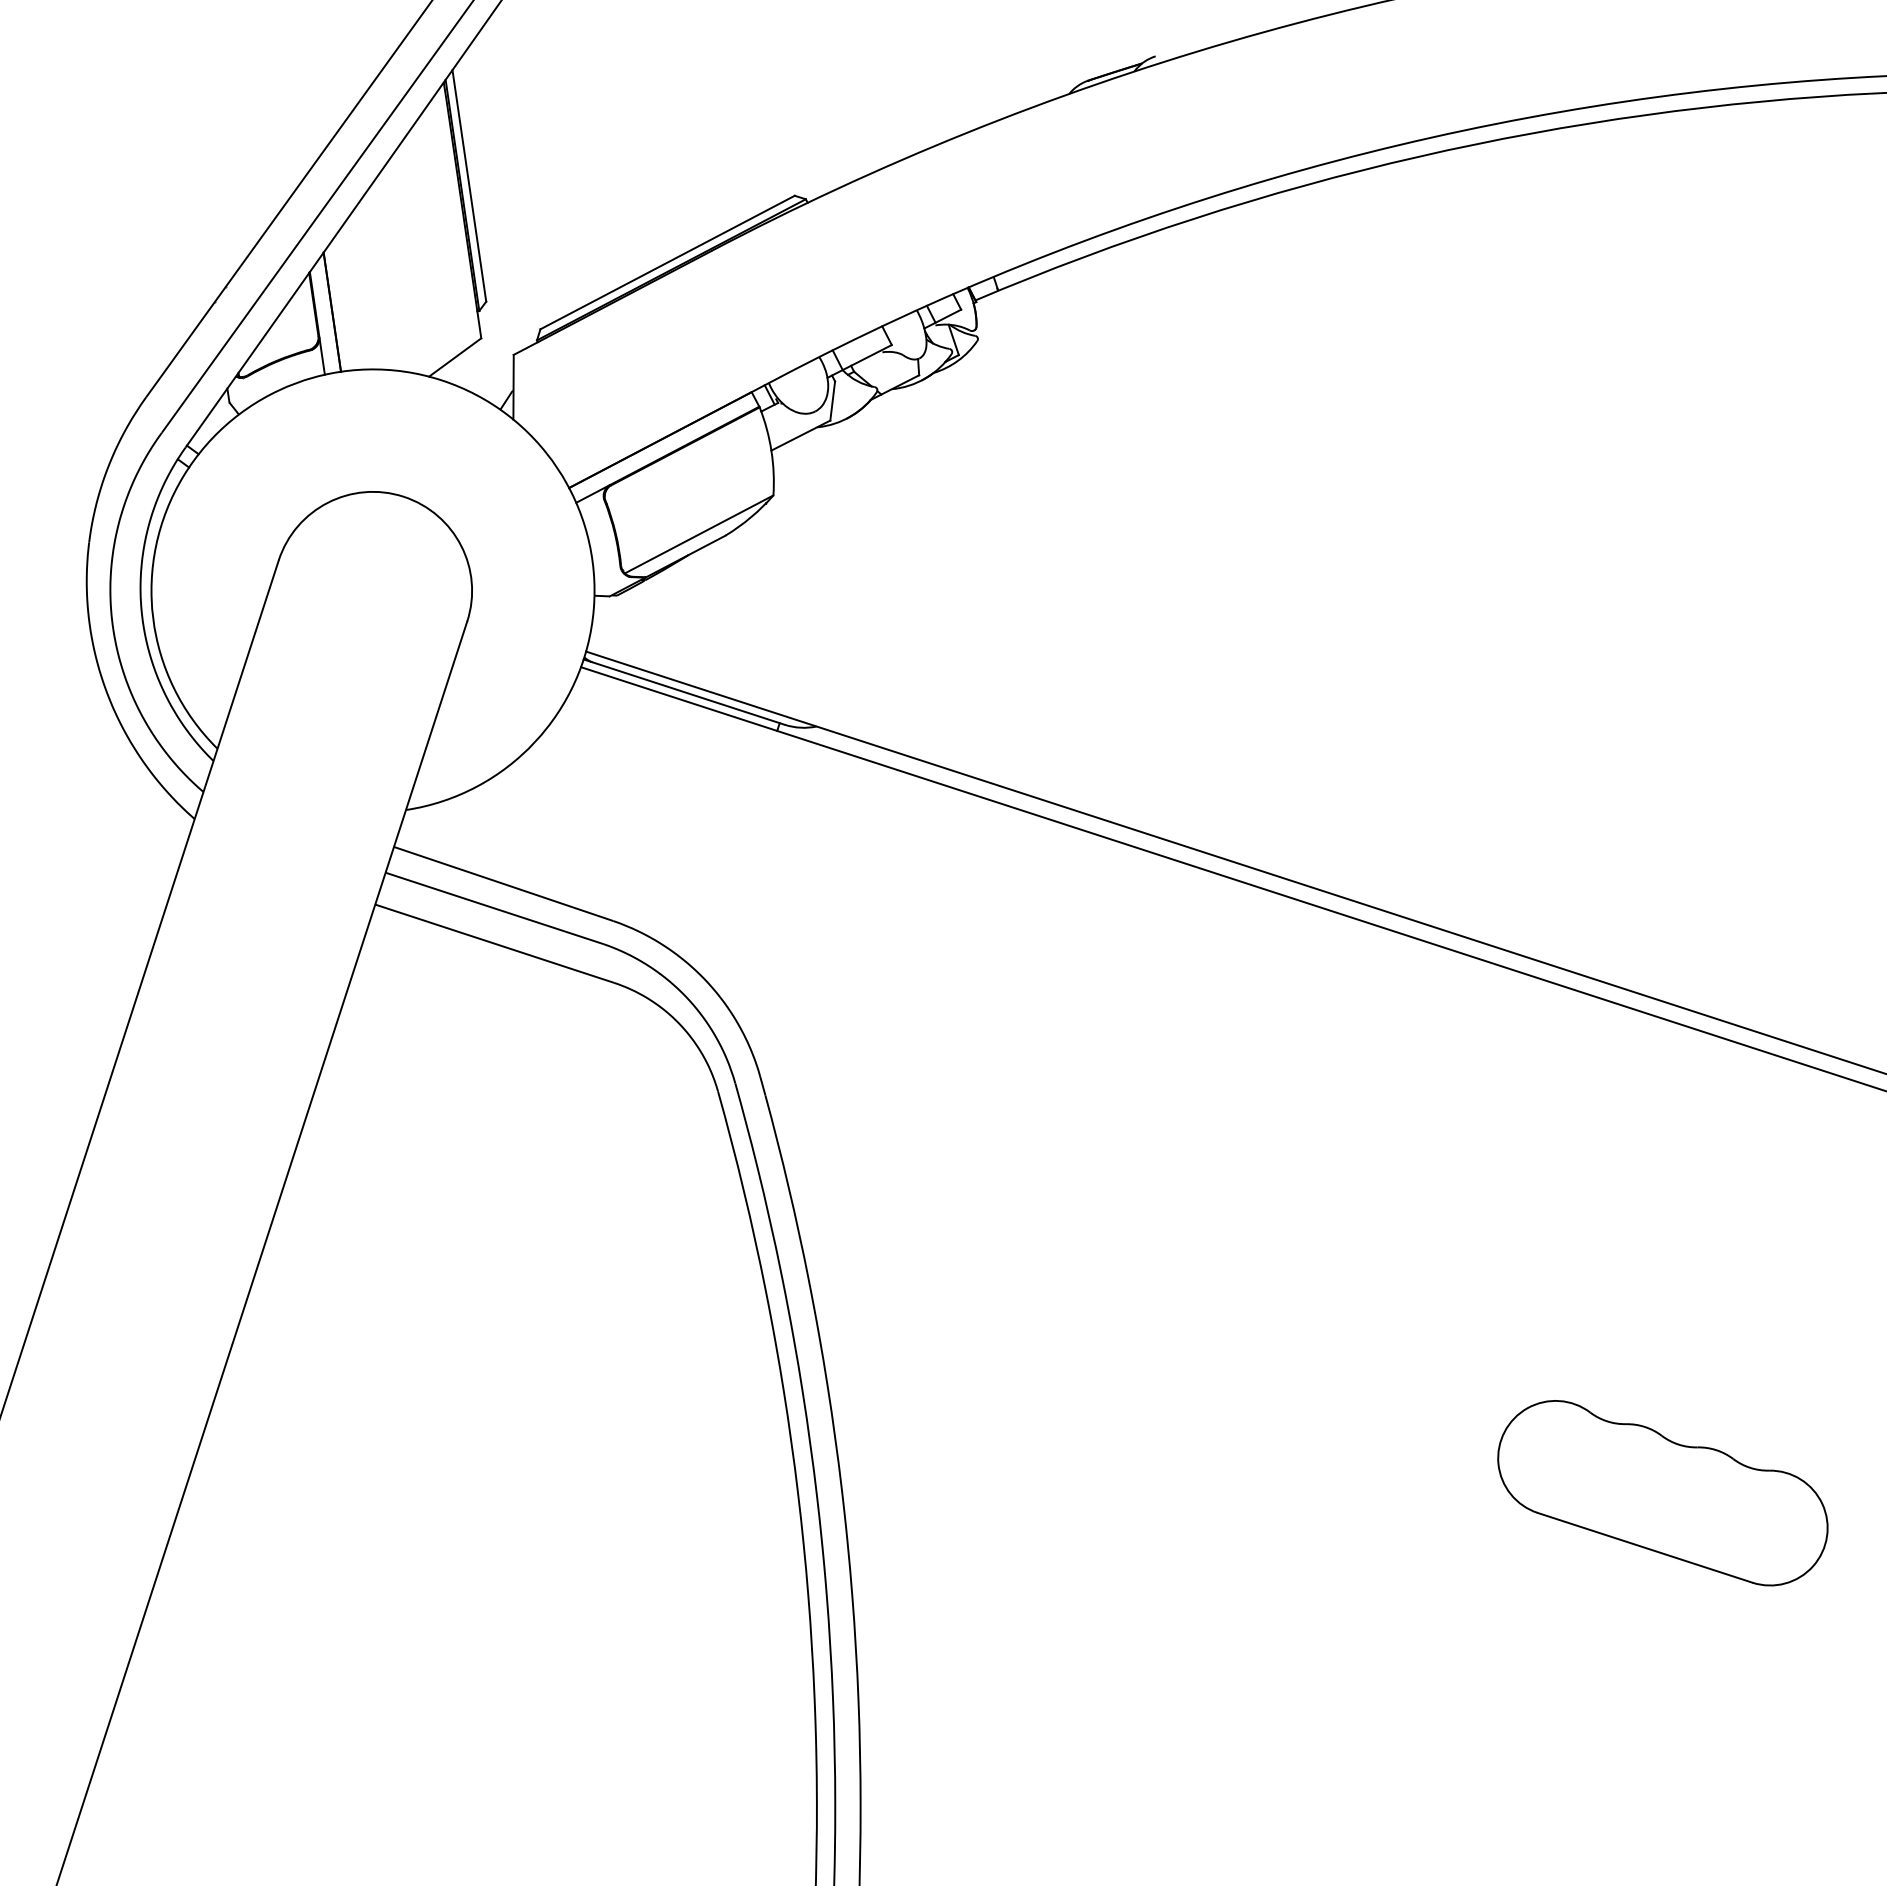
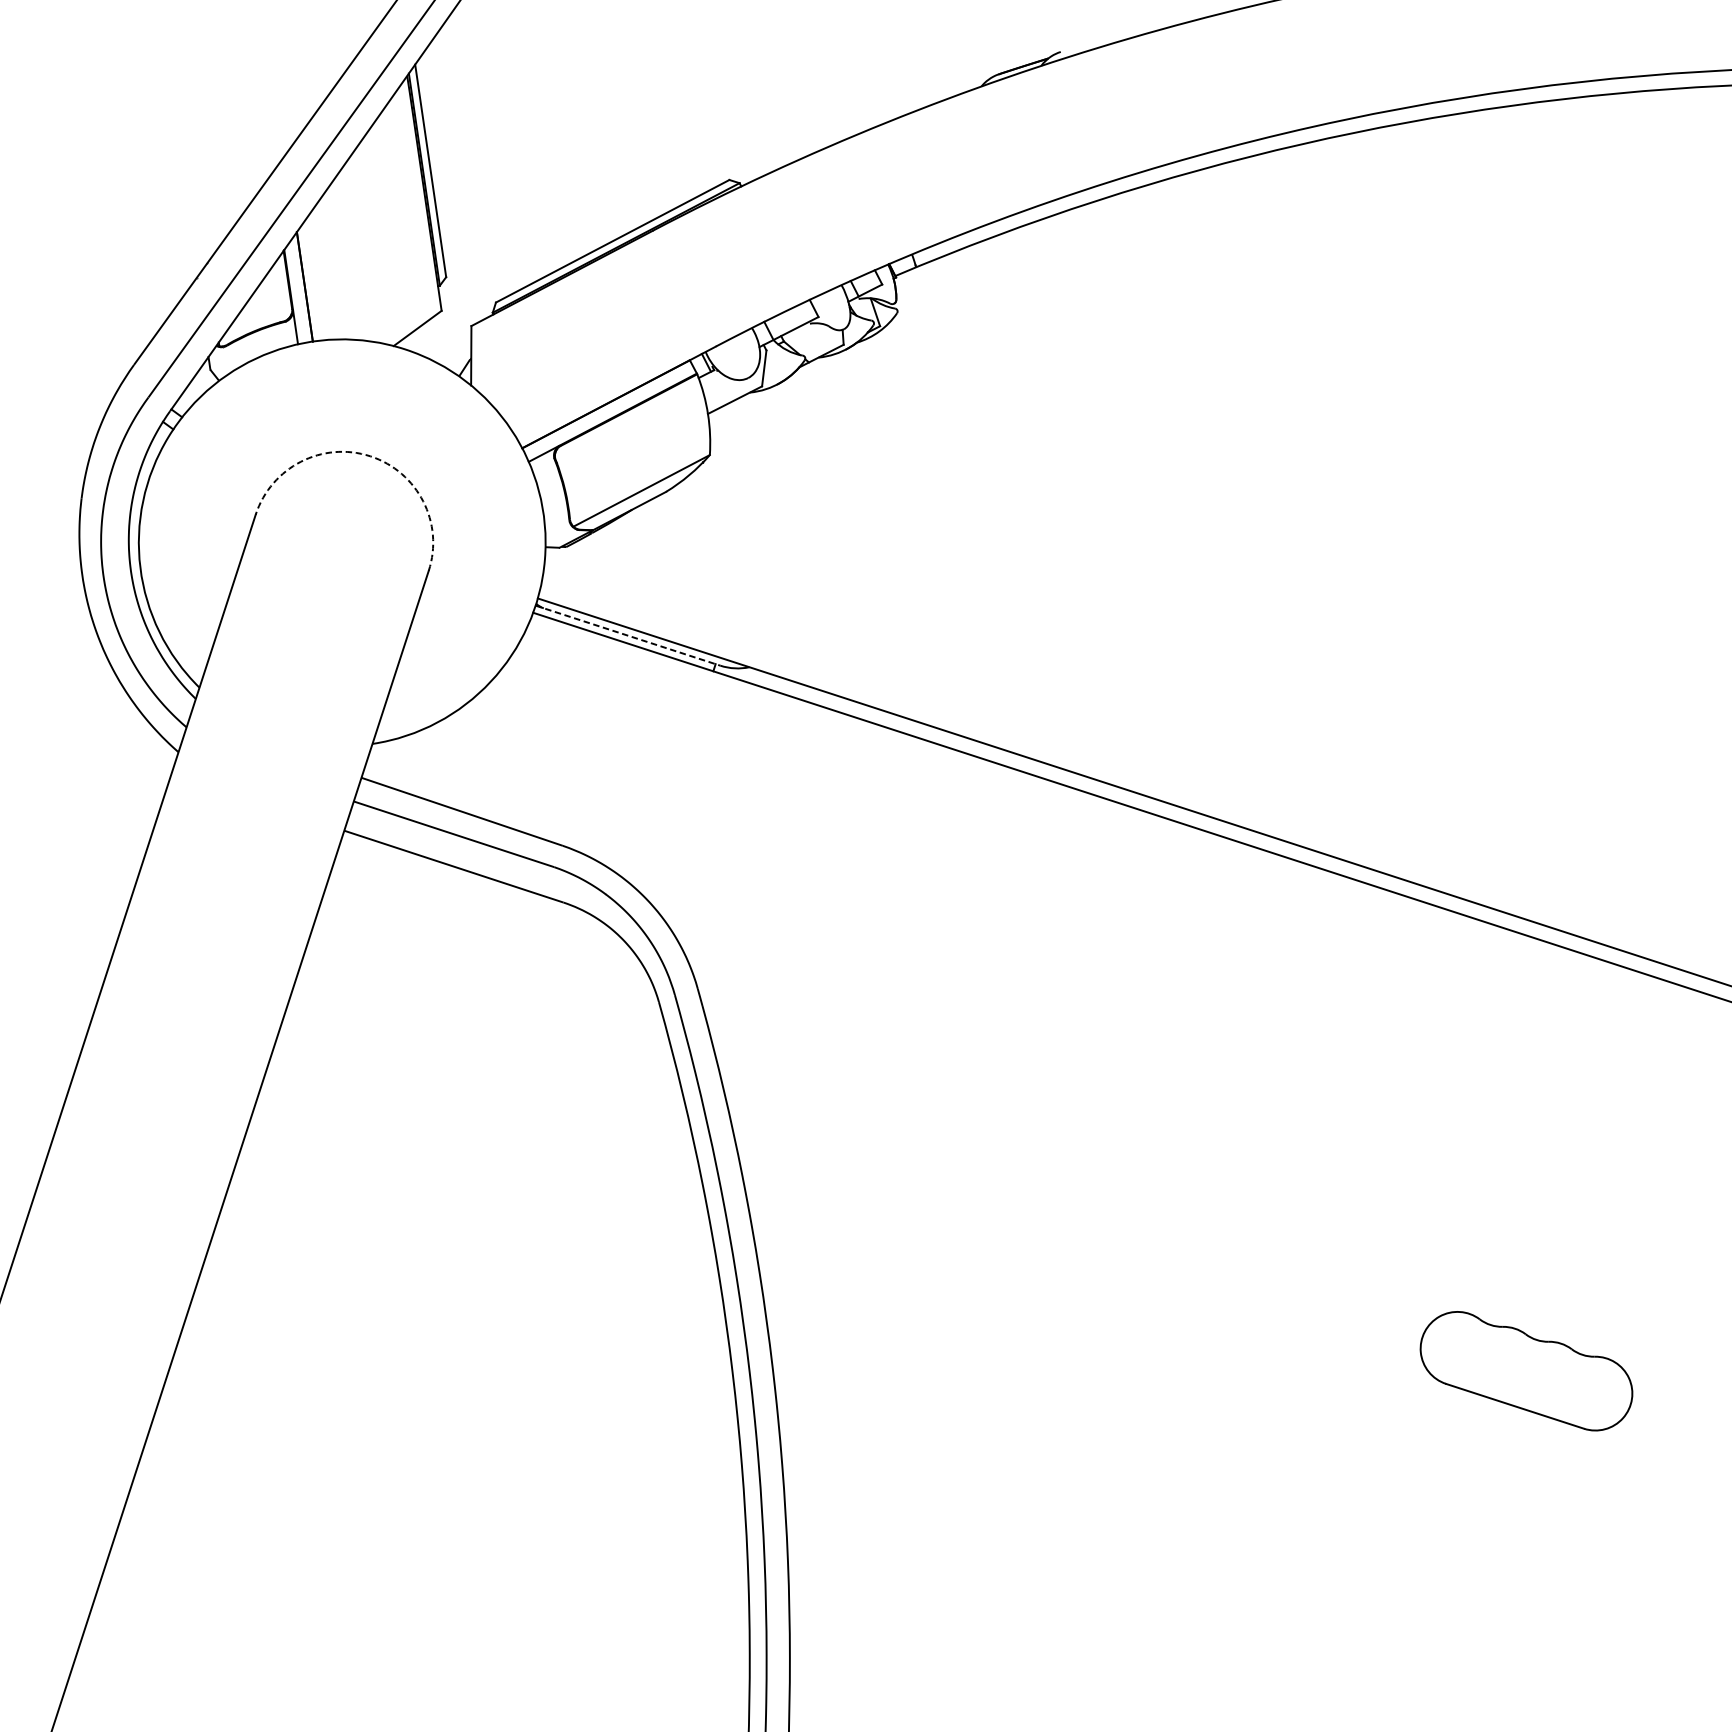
arc: (403, 496) -> (370, 456), solid -> dashed
line: (684, 692) -> (628, 636), solid -> dashed
part: (1662, 1493) -> (1526, 1371), size x0.7

